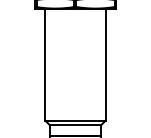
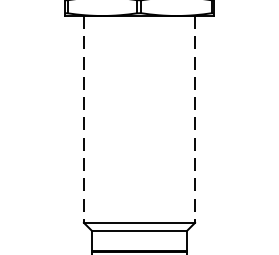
line: (45, 65) -> (84, 121), solid -> dashed
line: (105, 65) -> (194, 121), solid -> dashed

